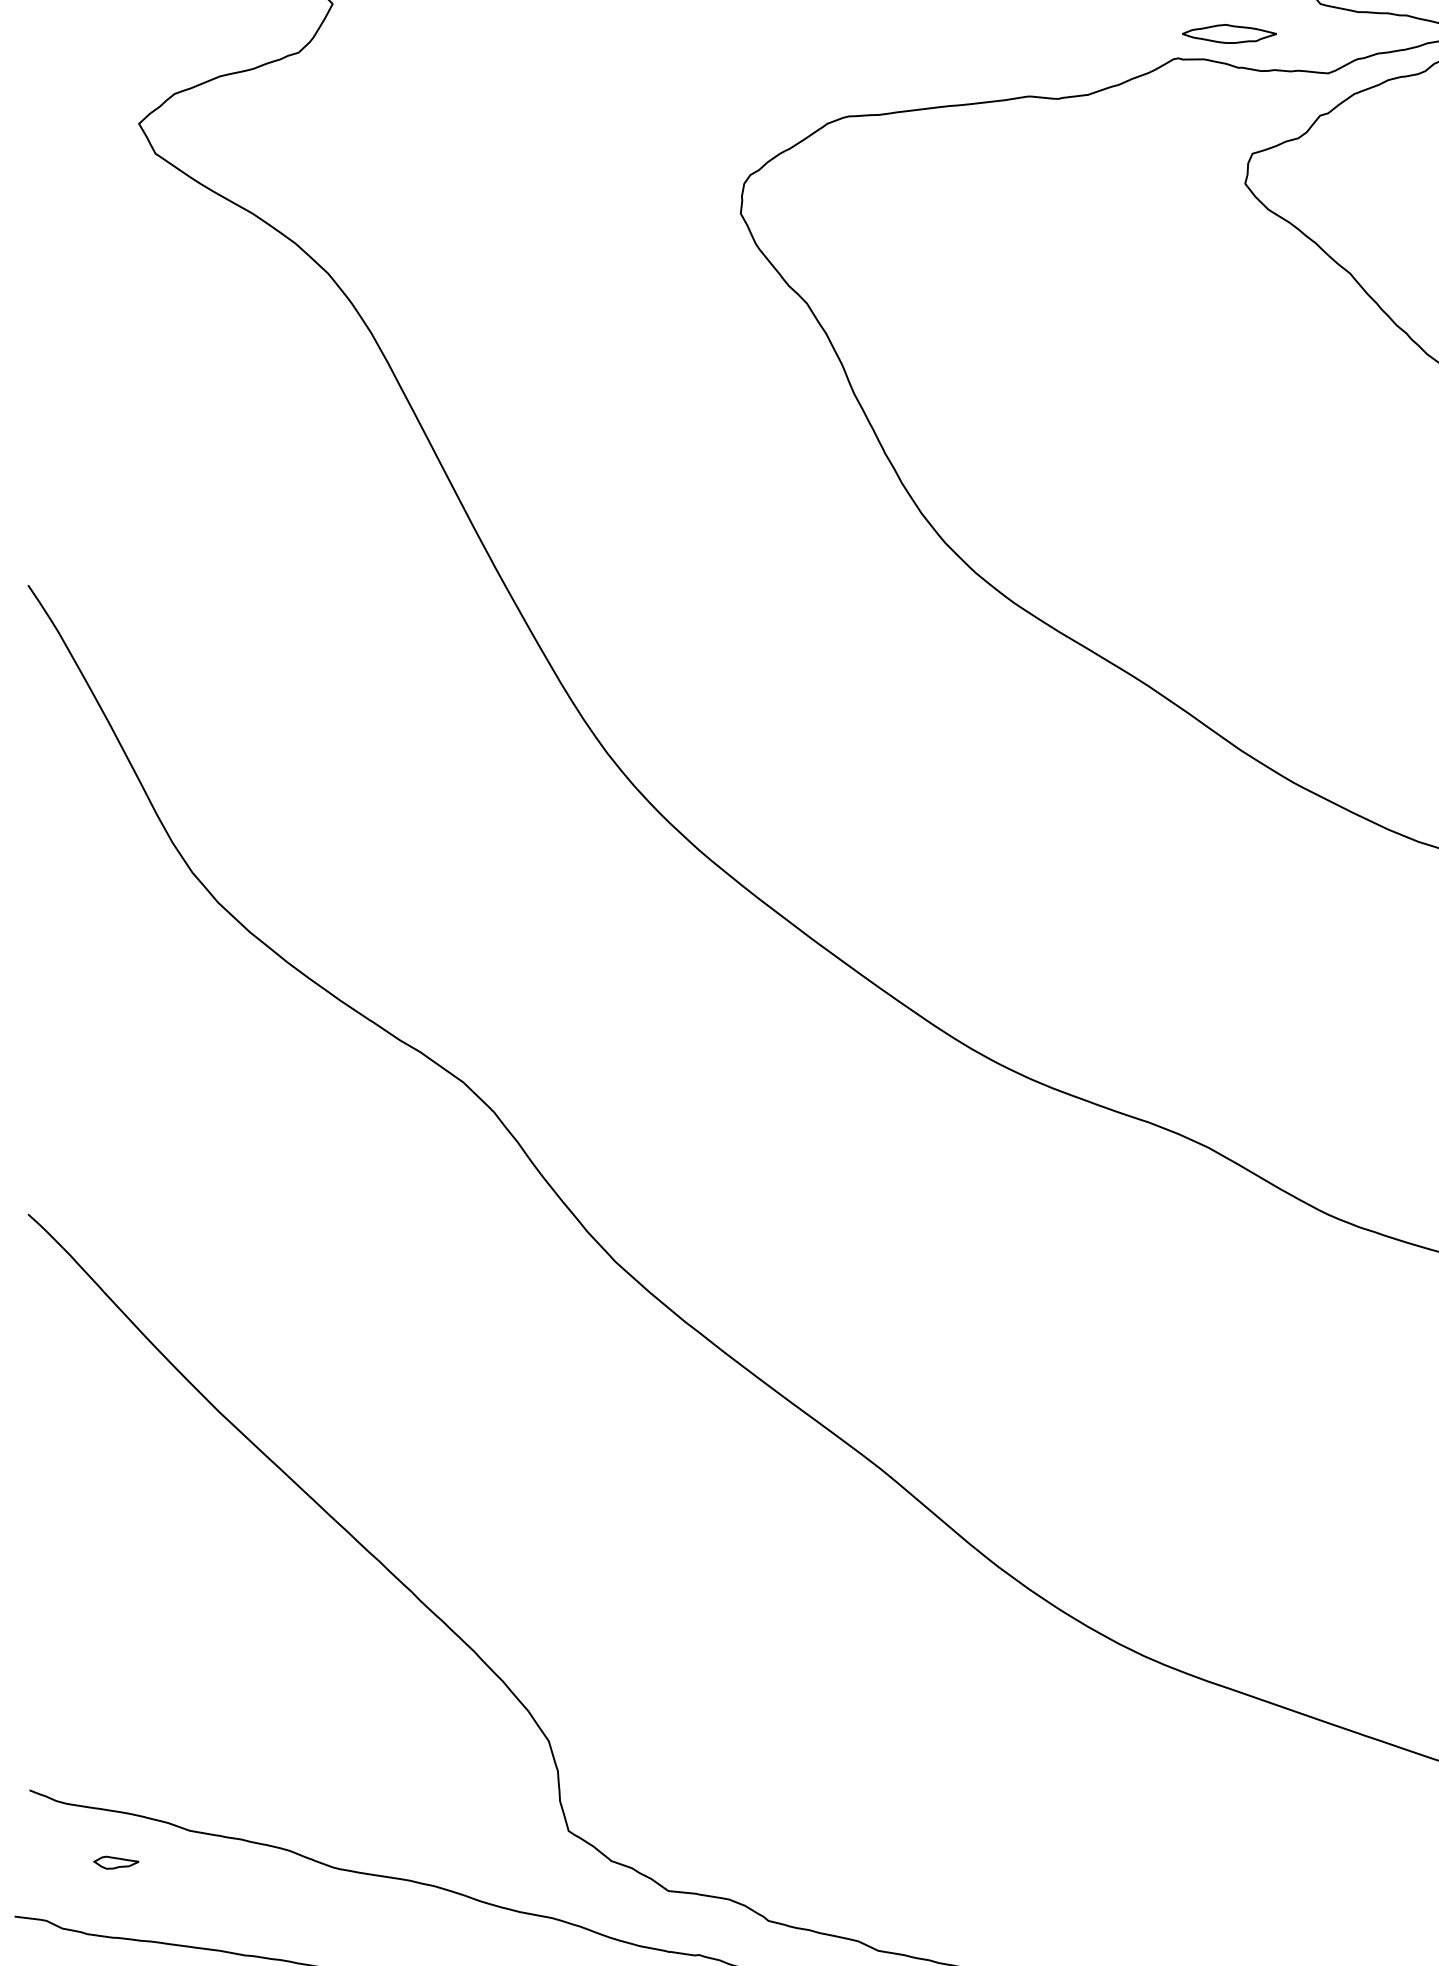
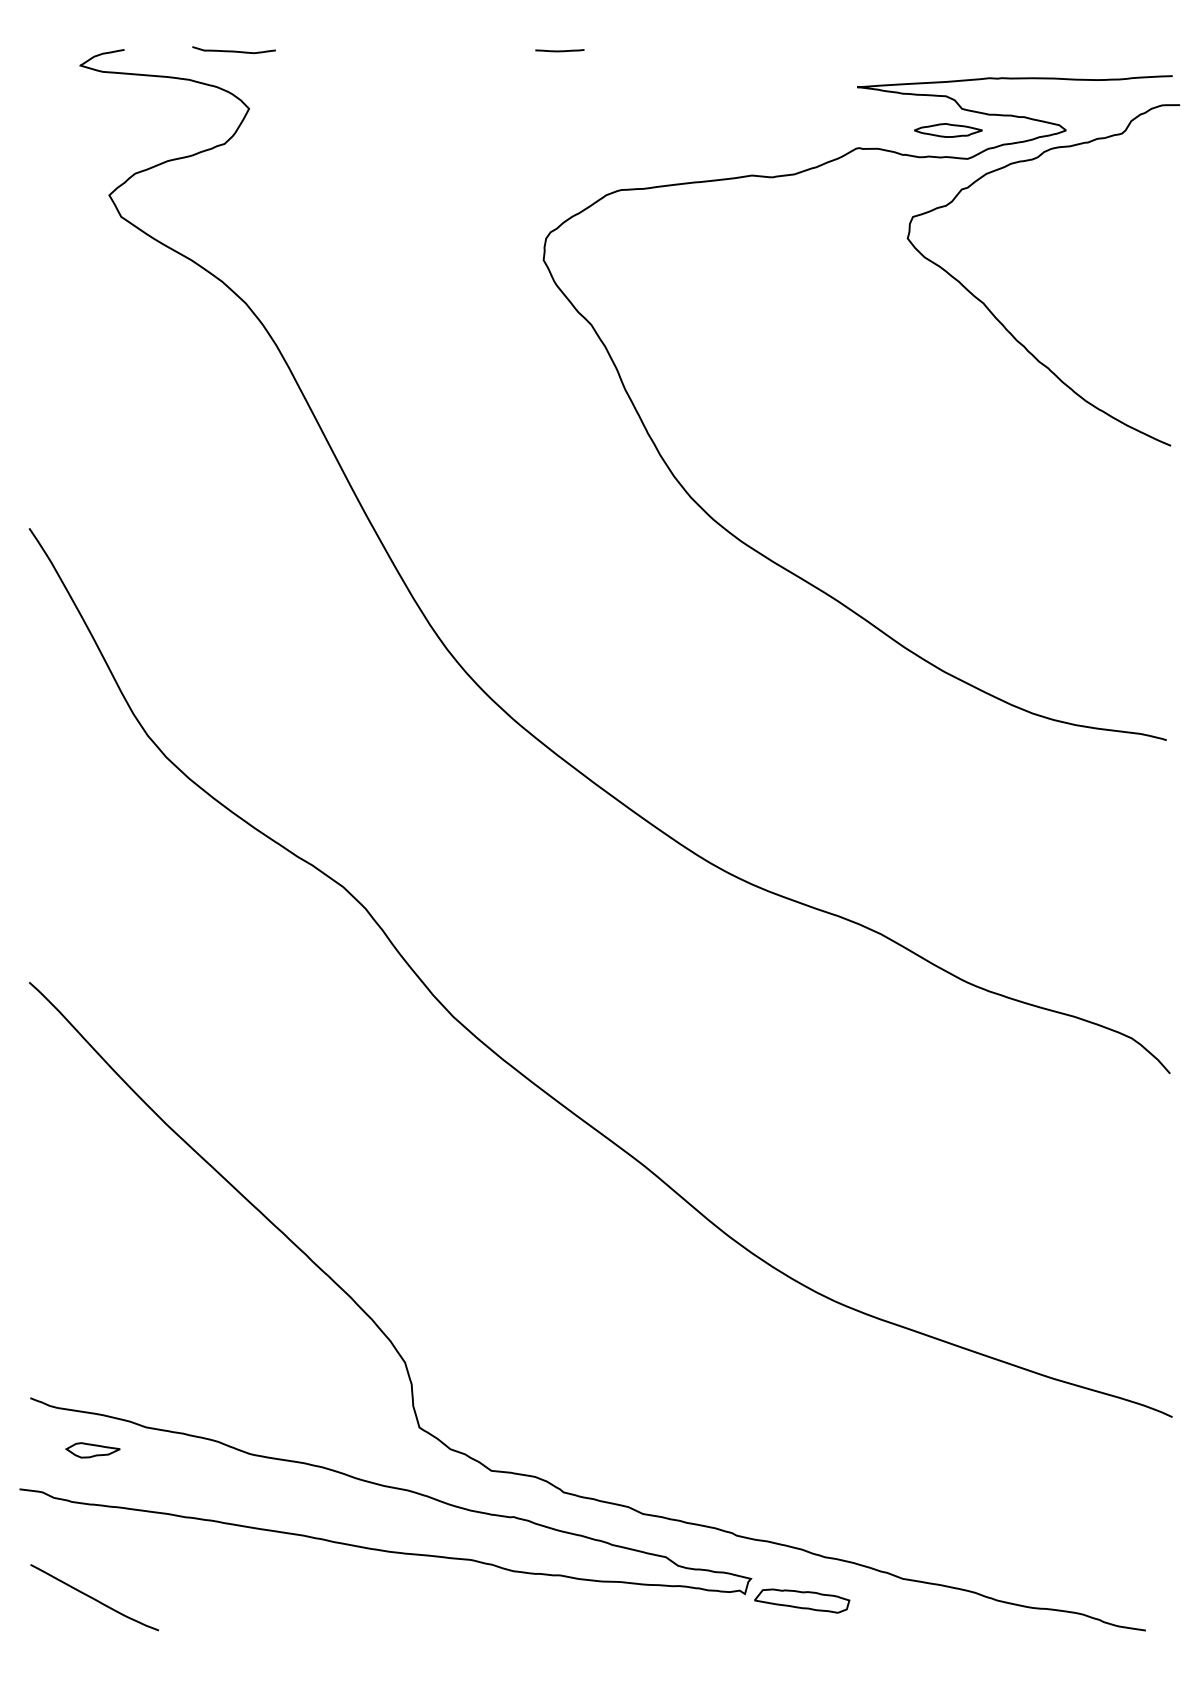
part: (1229, 34) -> (948, 130), moved
part: (115, 1862) -> (92, 1450), size x1.67

